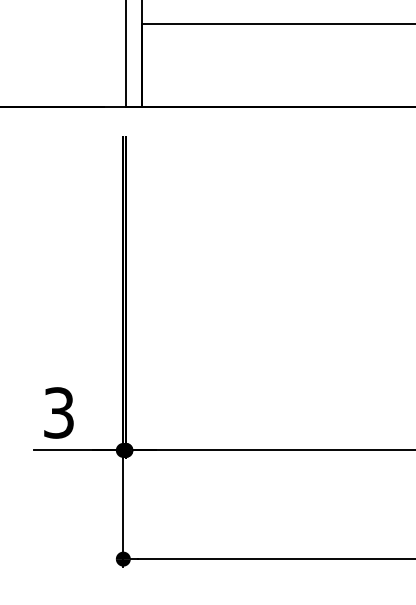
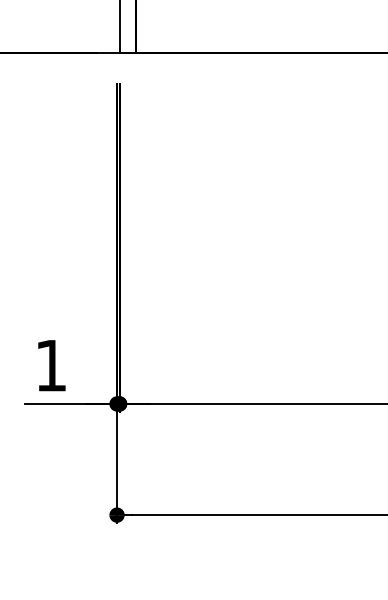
text: (58, 412) -> (50, 365), 3 -> 1

